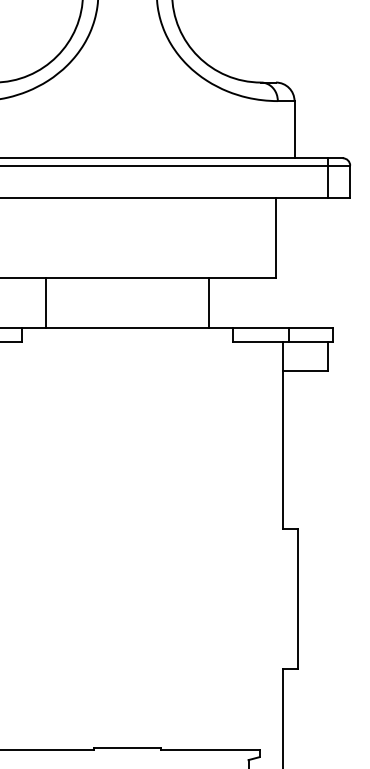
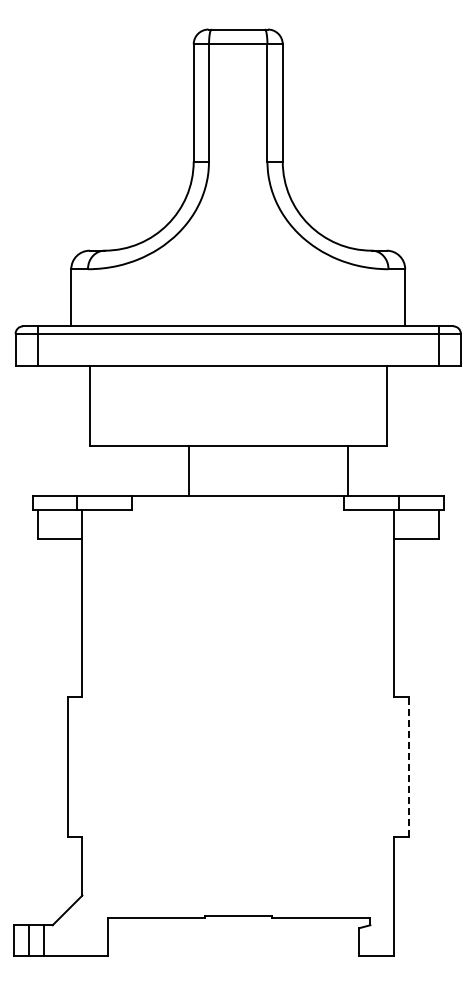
line: (45, 302) -> (188, 470), moved
line: (208, 302) -> (347, 470), moved
line: (297, 598) -> (408, 766), solid -> dashed

